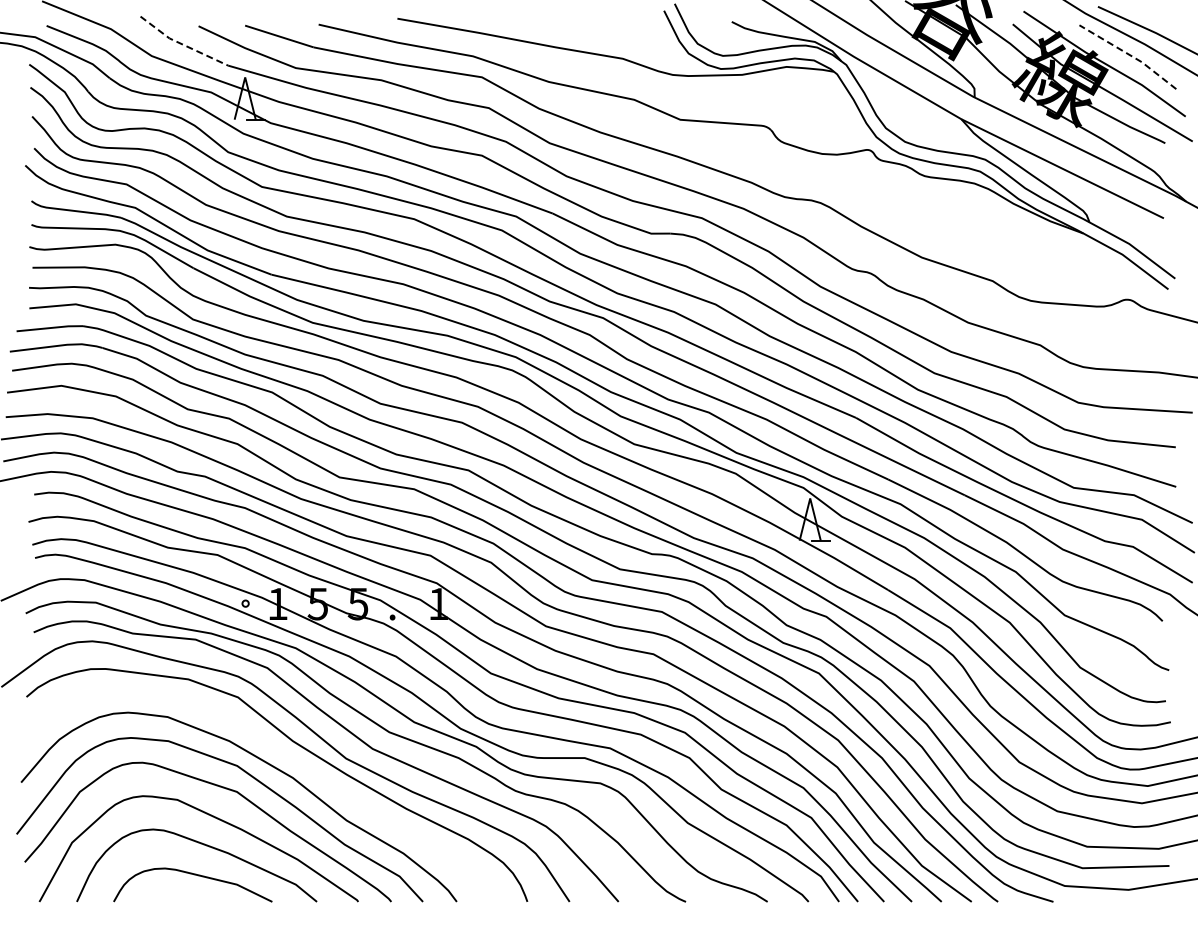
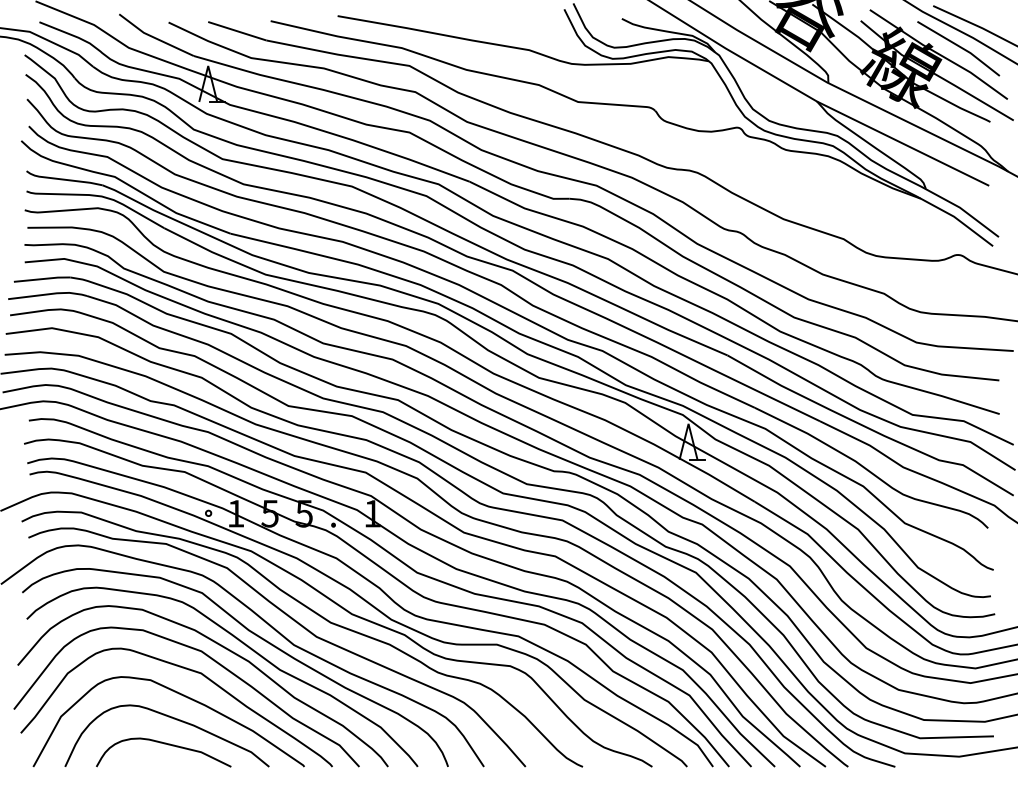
line: (182, 44) -> (154, 38), dashed -> solid
line: (1129, 55) -> (959, 47), dashed -> solid
curve: (287, 758) -> (244, 645), added

